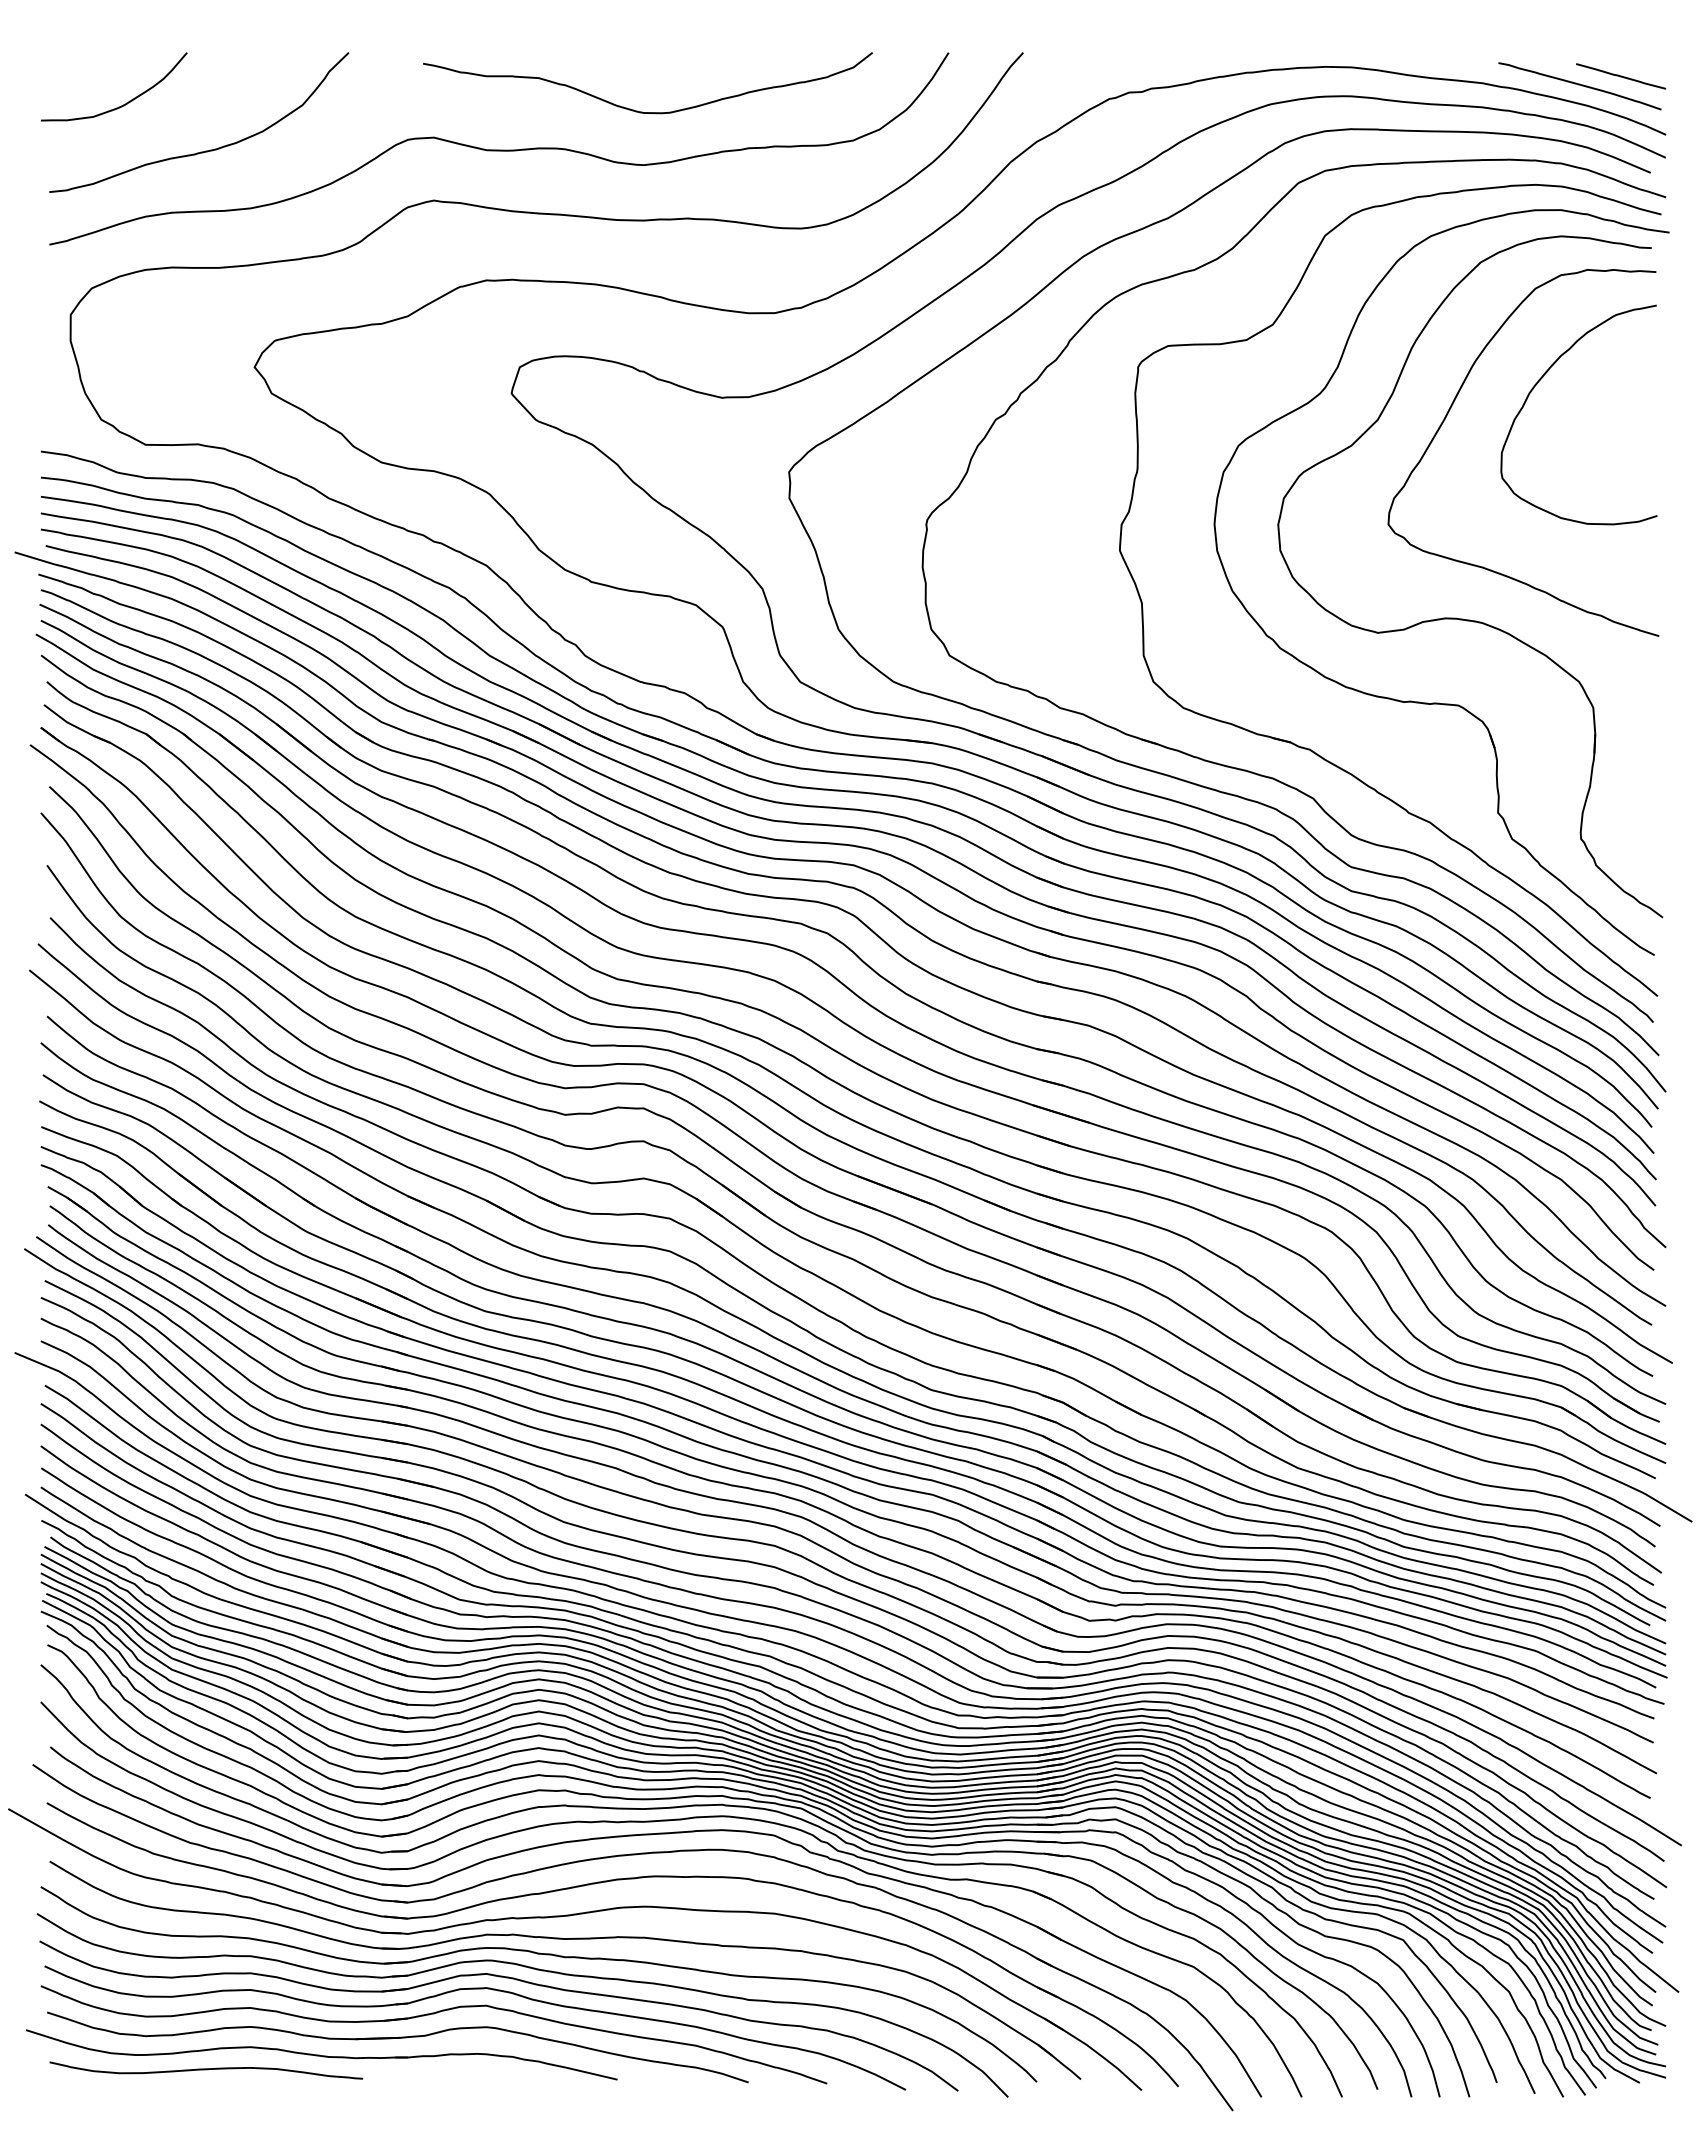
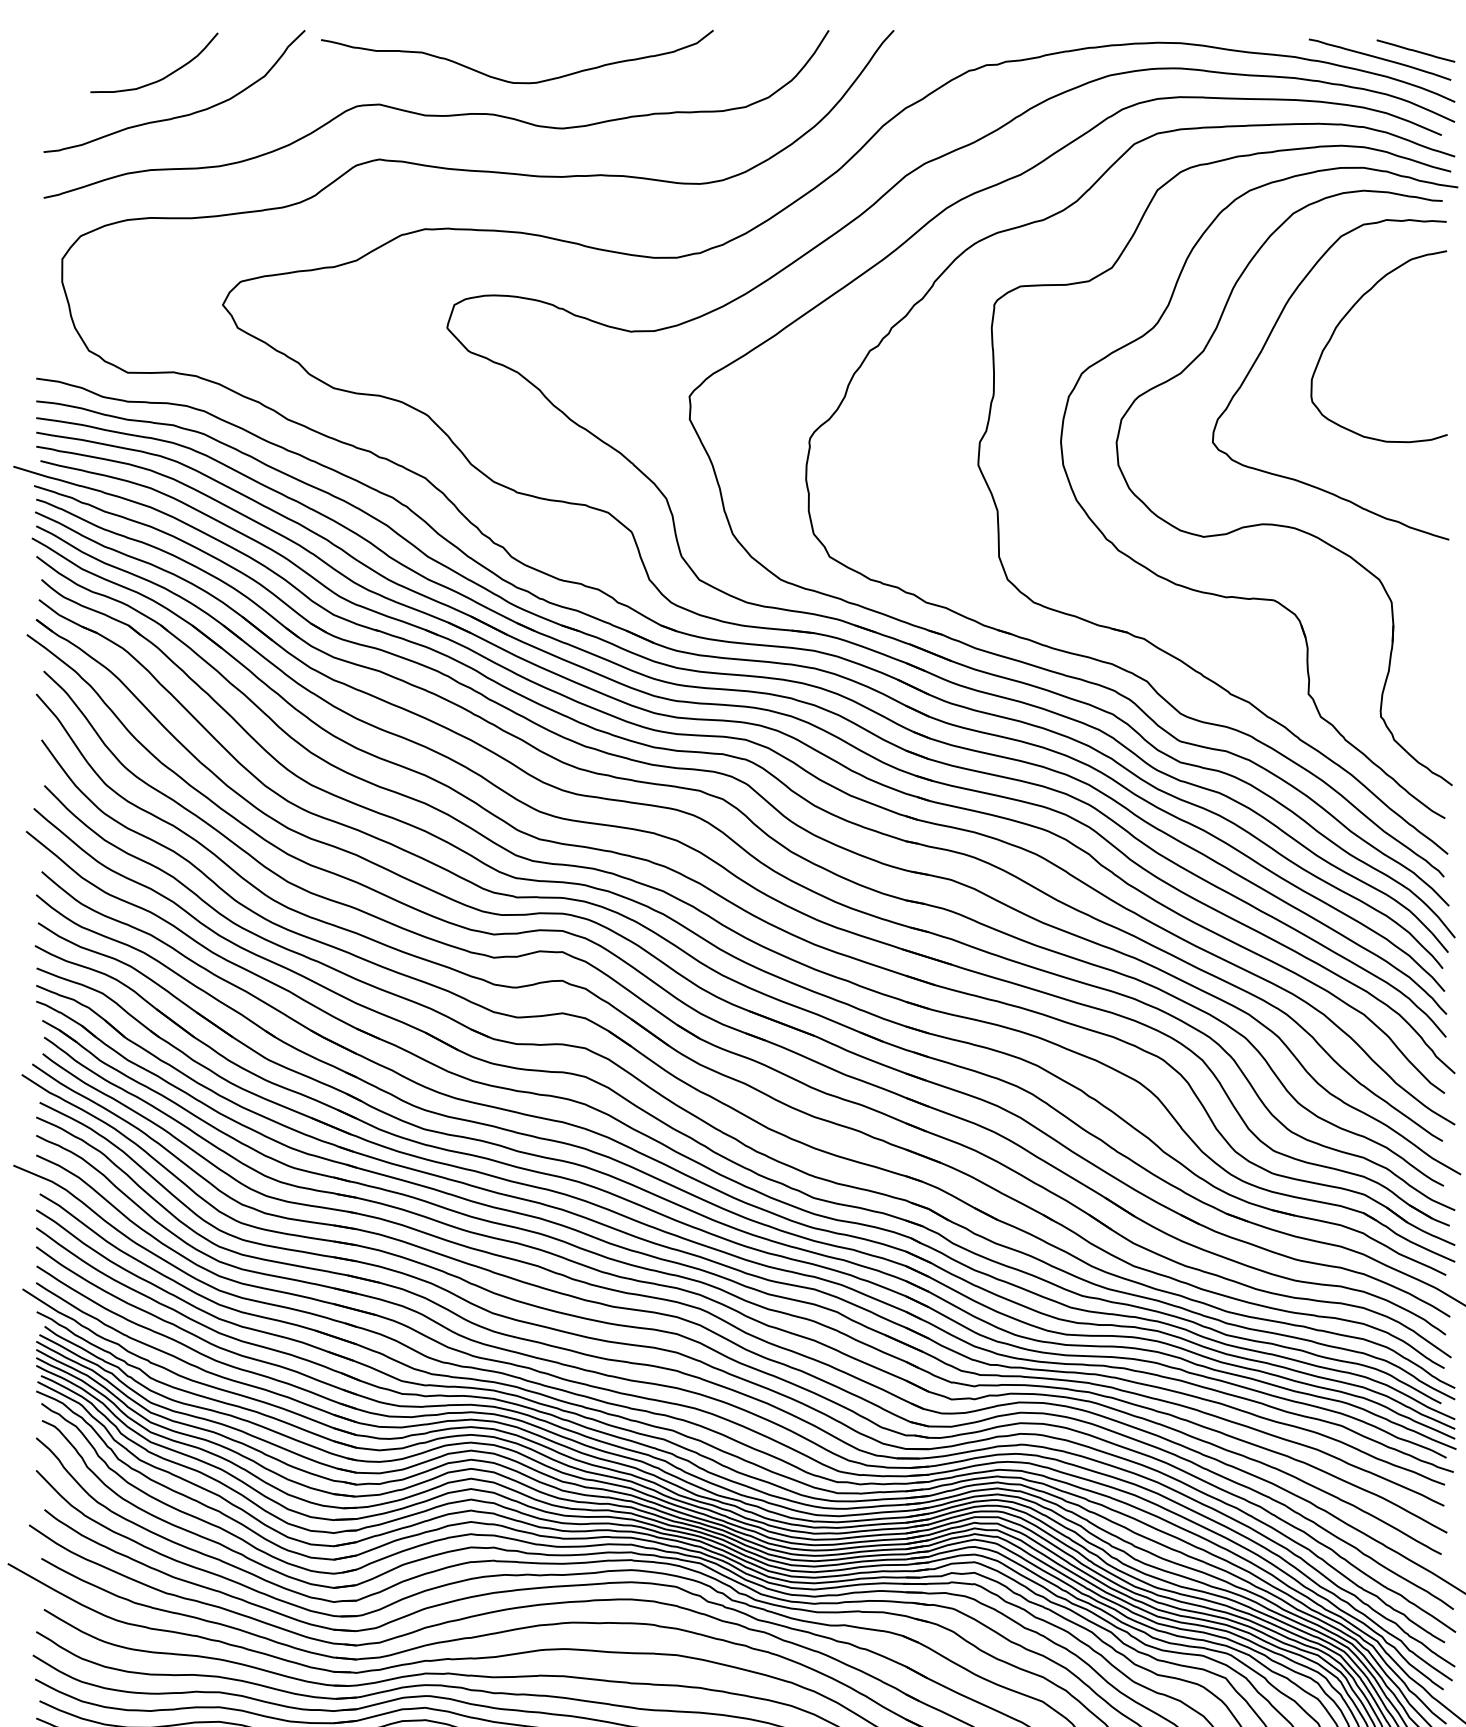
curve: (123, 104) -> (162, 78), moved
curve: (642, 111) -> (512, 81), moved

